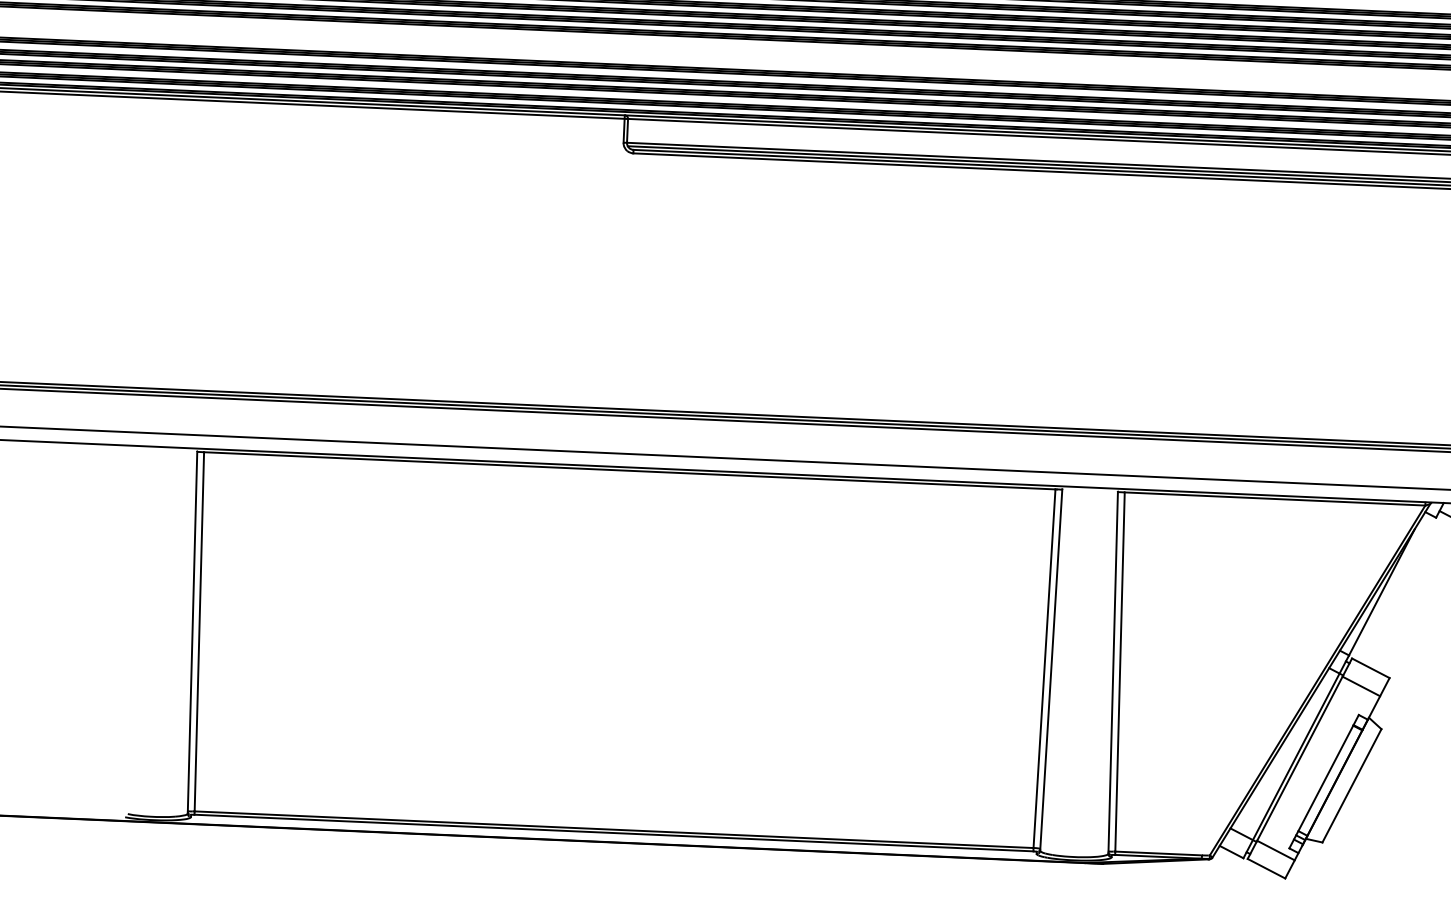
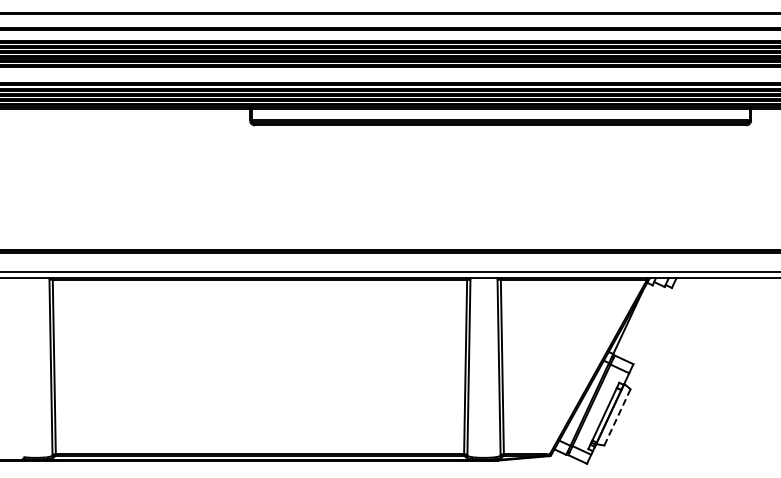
line: (1352, 786) -> (617, 417), solid -> dashed

